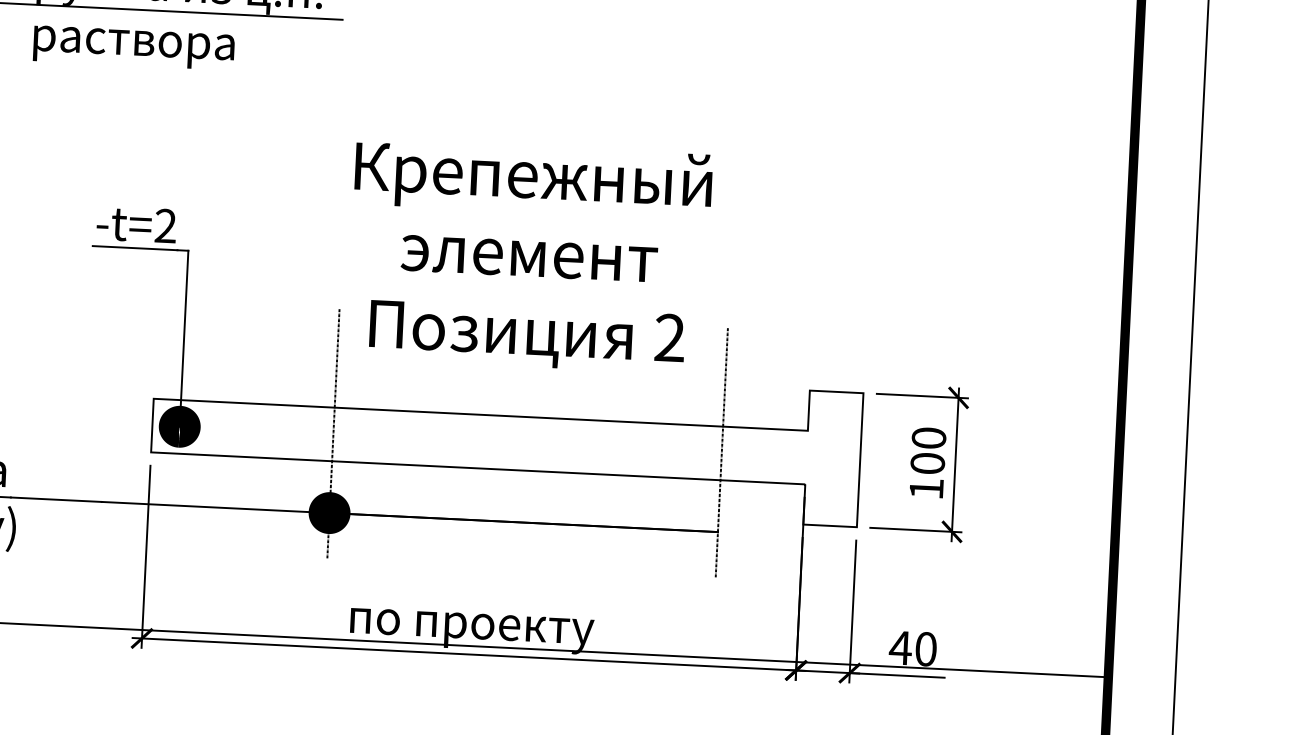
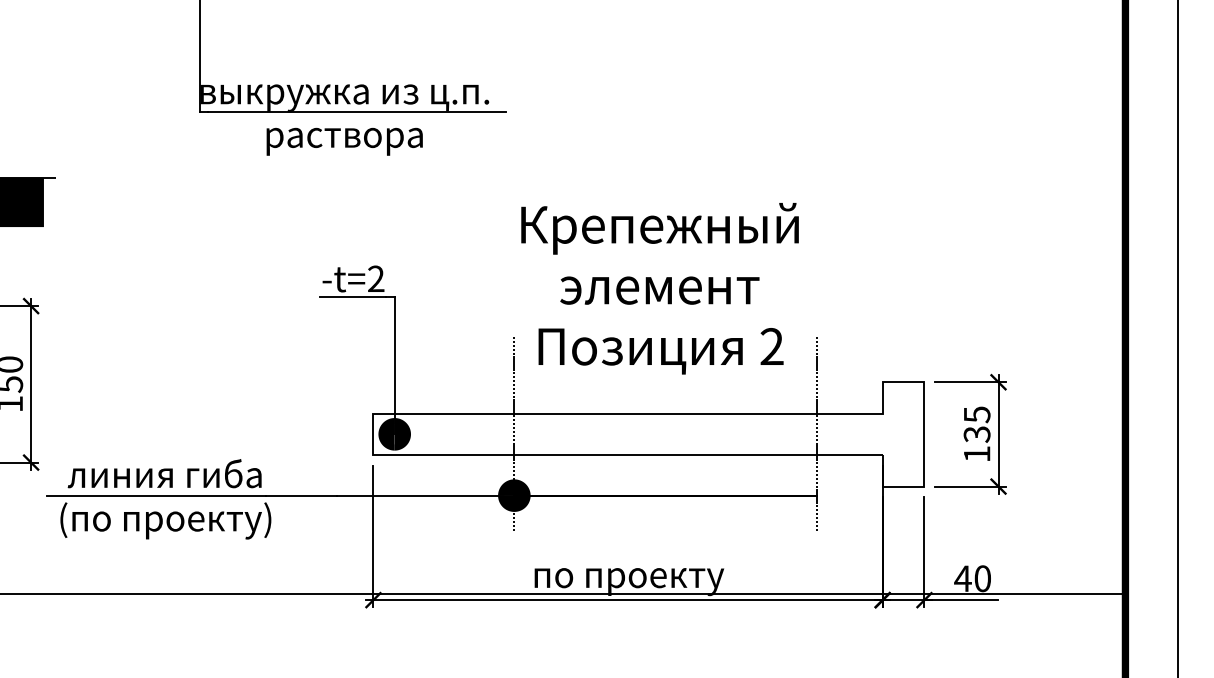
text: (927, 450) -> (976, 424), 100 -> 135

